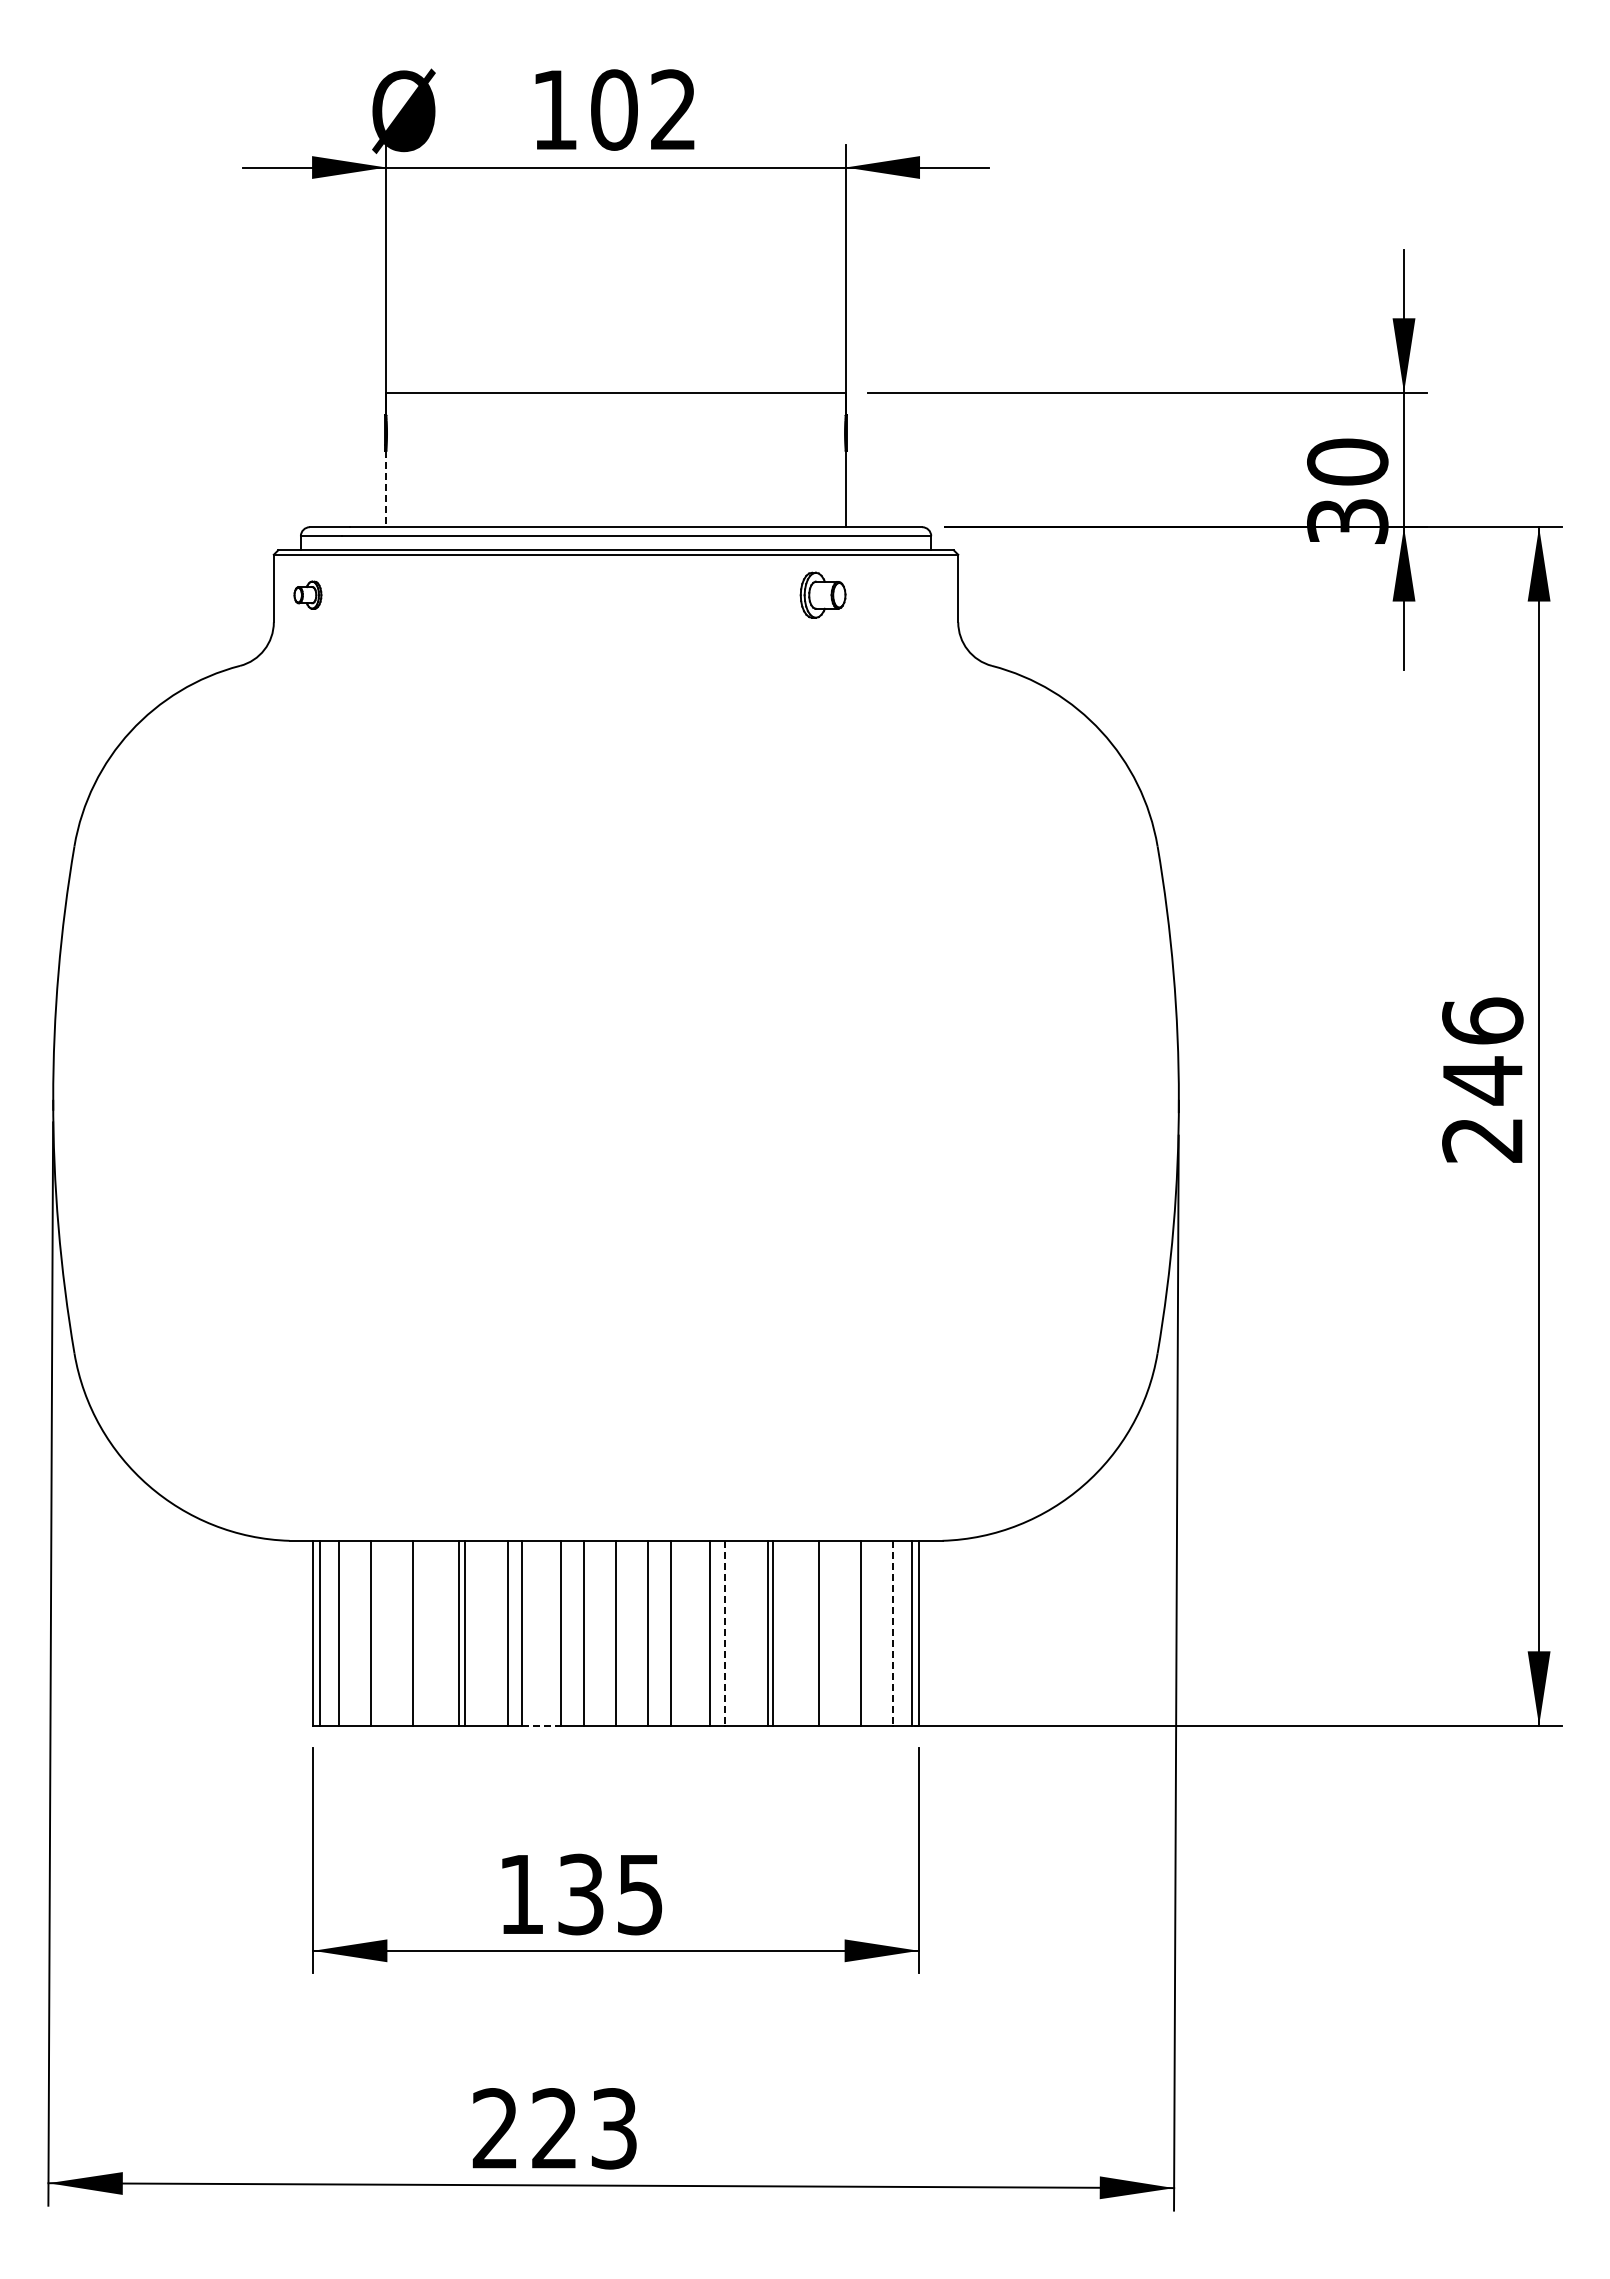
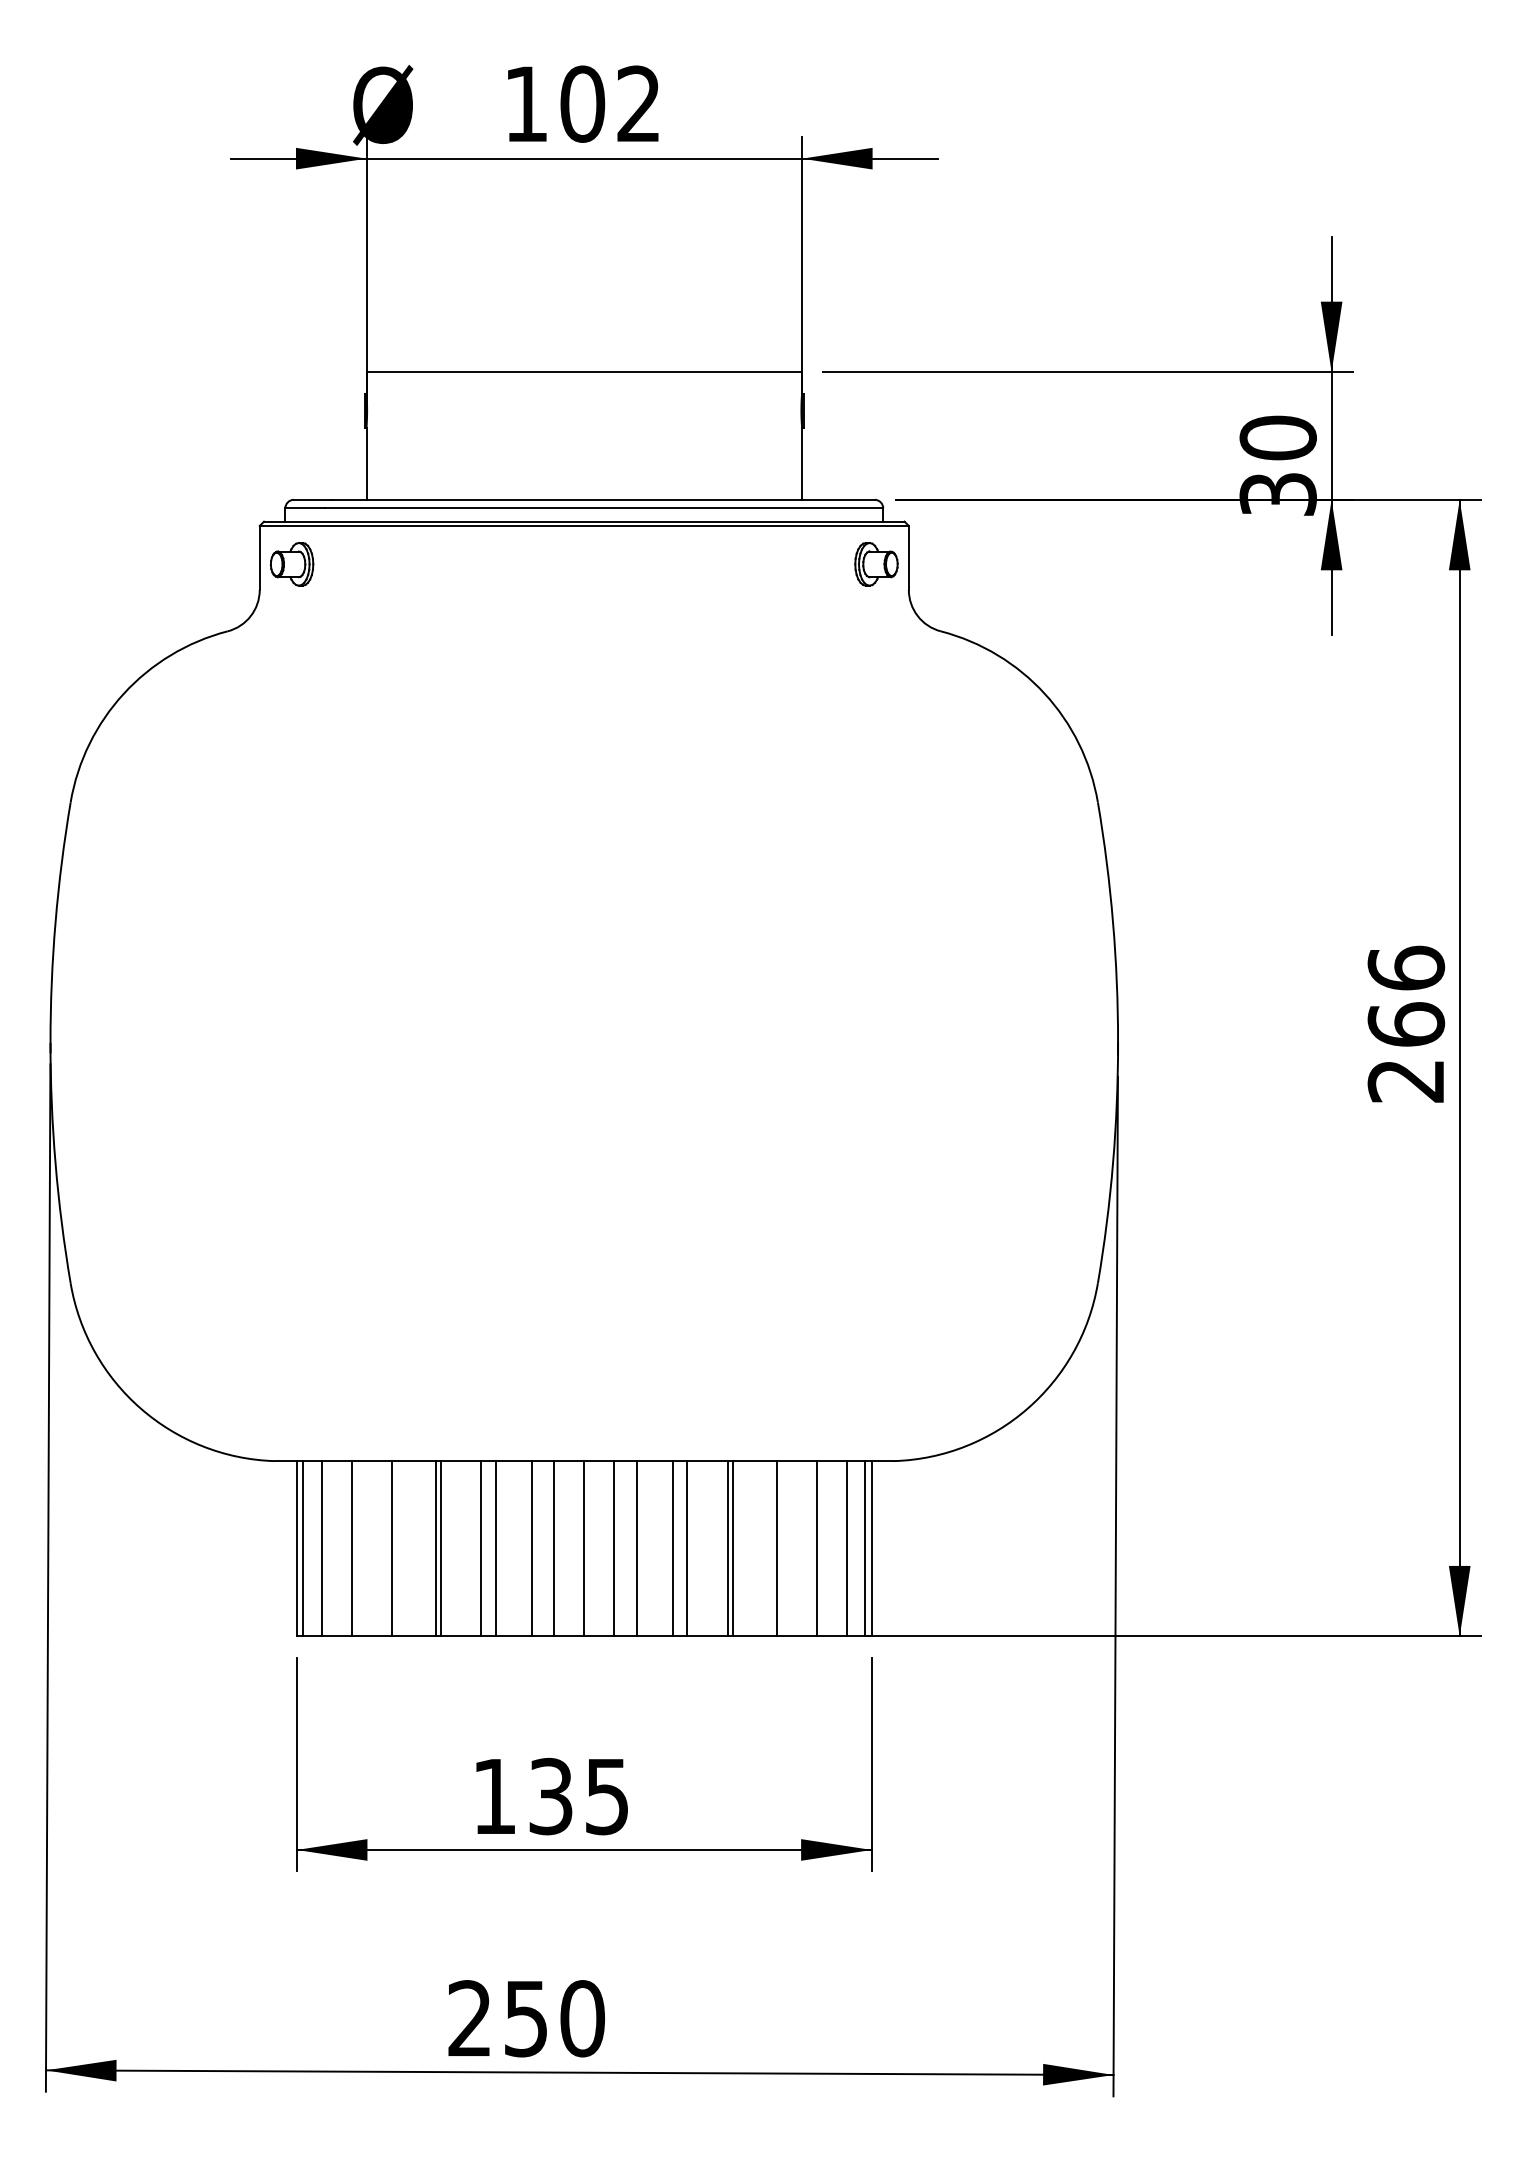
line: (386, 489) -> (366, 464), dashed -> solid
part: (307, 594) -> (291, 563), size x1.67
part: (822, 594) -> (875, 563), moved
text: (1482, 1080) -> (1406, 1024), 246 -> 266
line: (724, 1633) -> (687, 1549), dashed -> solid
line: (892, 1633) -> (846, 1549), dashed -> solid
line: (541, 1725) -> (513, 1636), dashed -> solid
text: (584, 2128) -> (554, 2018), 223 -> 250

